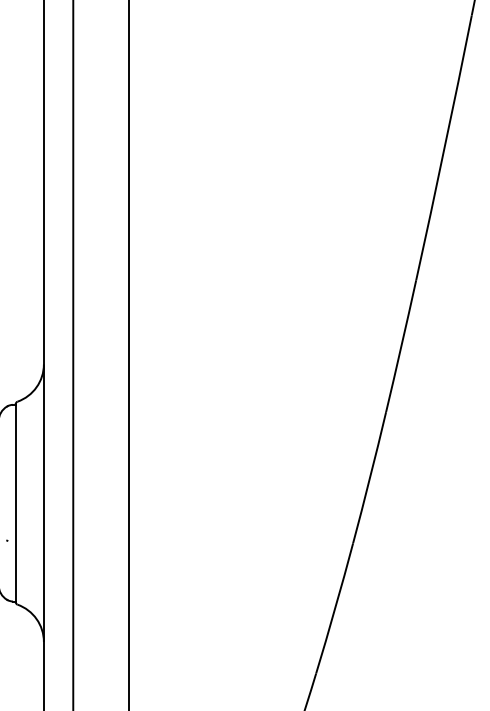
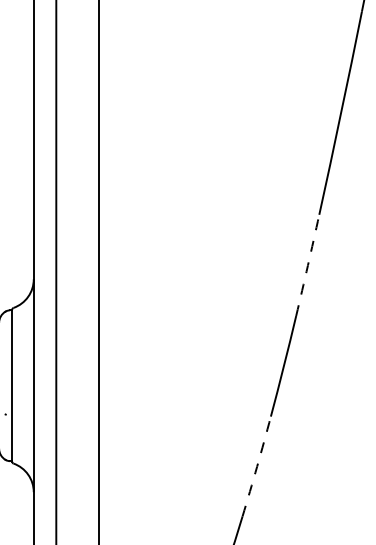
arc: (401, 346) -> (308, 265), solid -> dashed
arc: (335, 608) -> (257, 466), solid -> dashed

